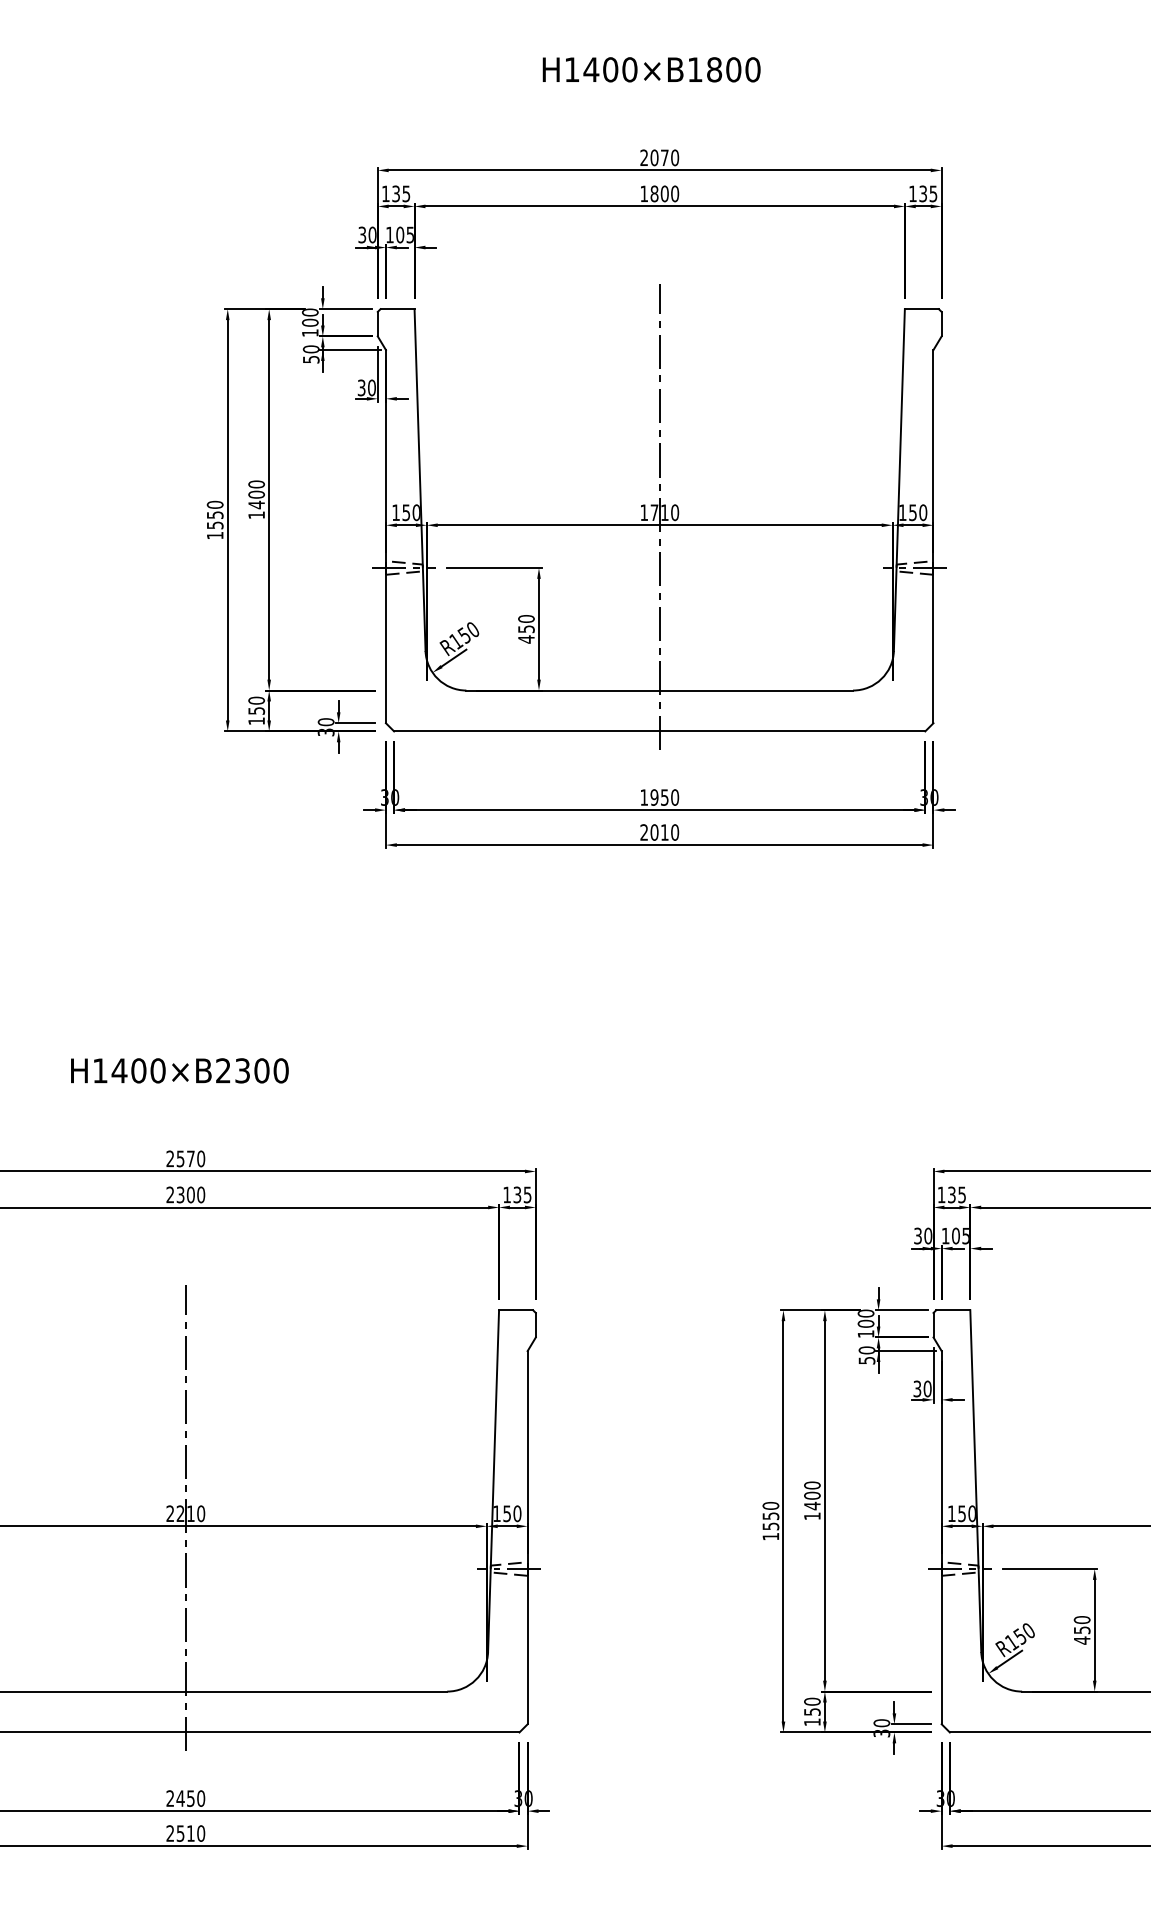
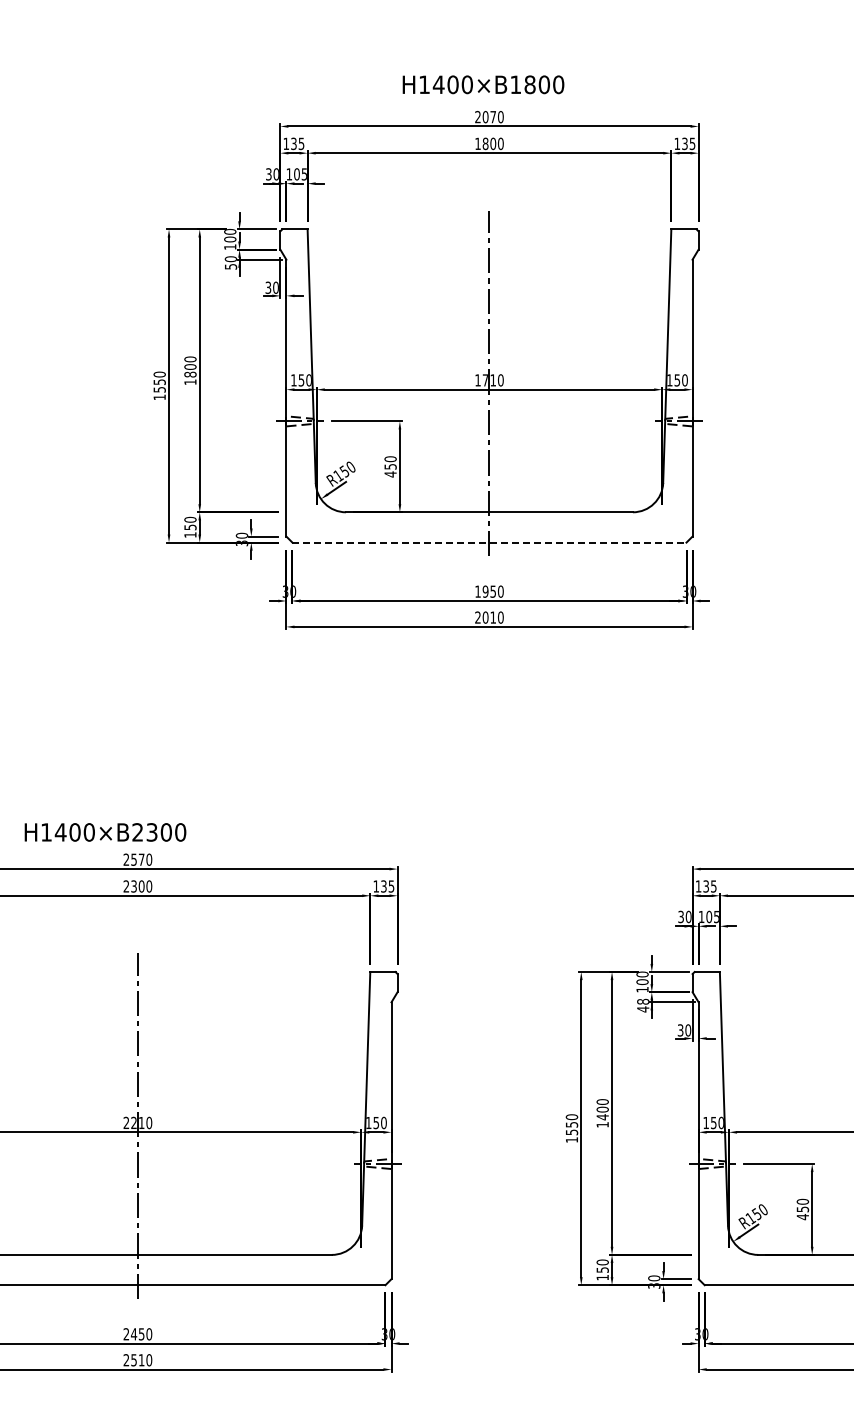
text: (651, 69) -> (483, 84), moved
text: (256, 504) -> (190, 374), 1400 -> 1800
line: (659, 731) -> (489, 542), solid -> dashed
text: (179, 1070) -> (105, 832), moved
text: (867, 1355) -> (643, 1005), 50 -> 48

